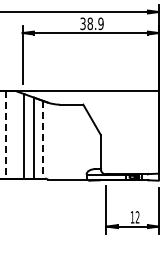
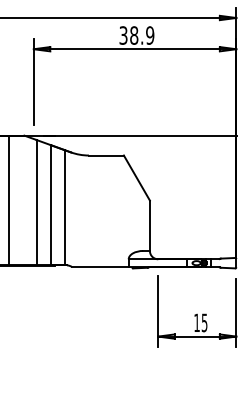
line: (6, 134) -> (9, 199), dashed -> solid
line: (43, 139) -> (64, 207), dashed -> solid
text: (137, 217) -> (204, 323), 12 -> 15

